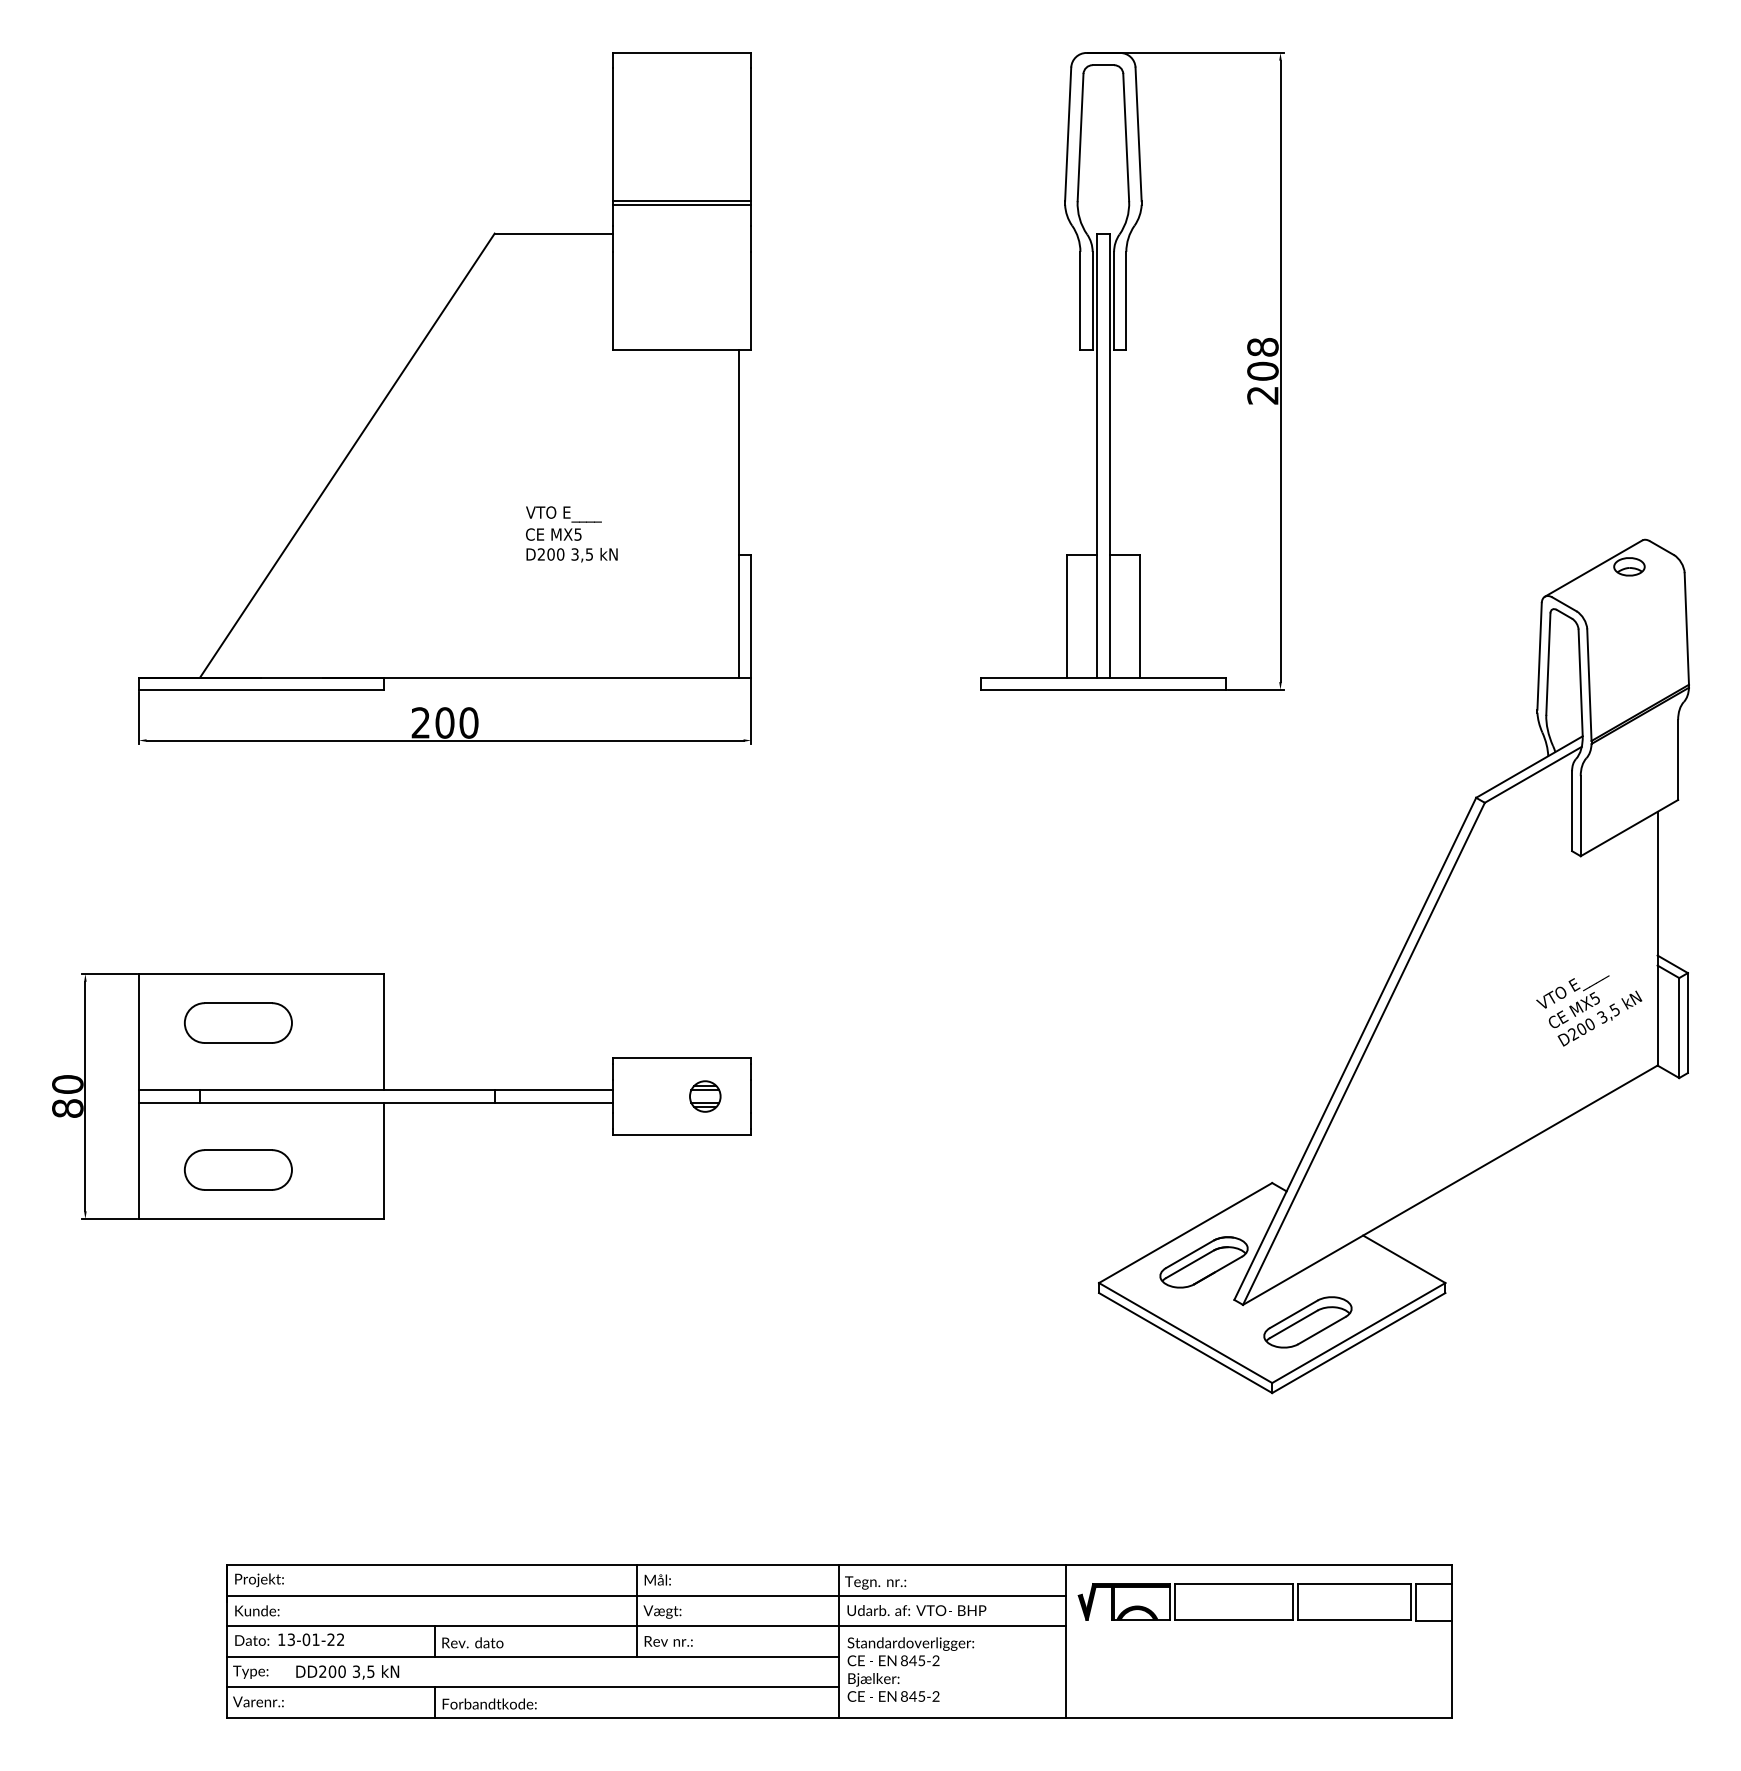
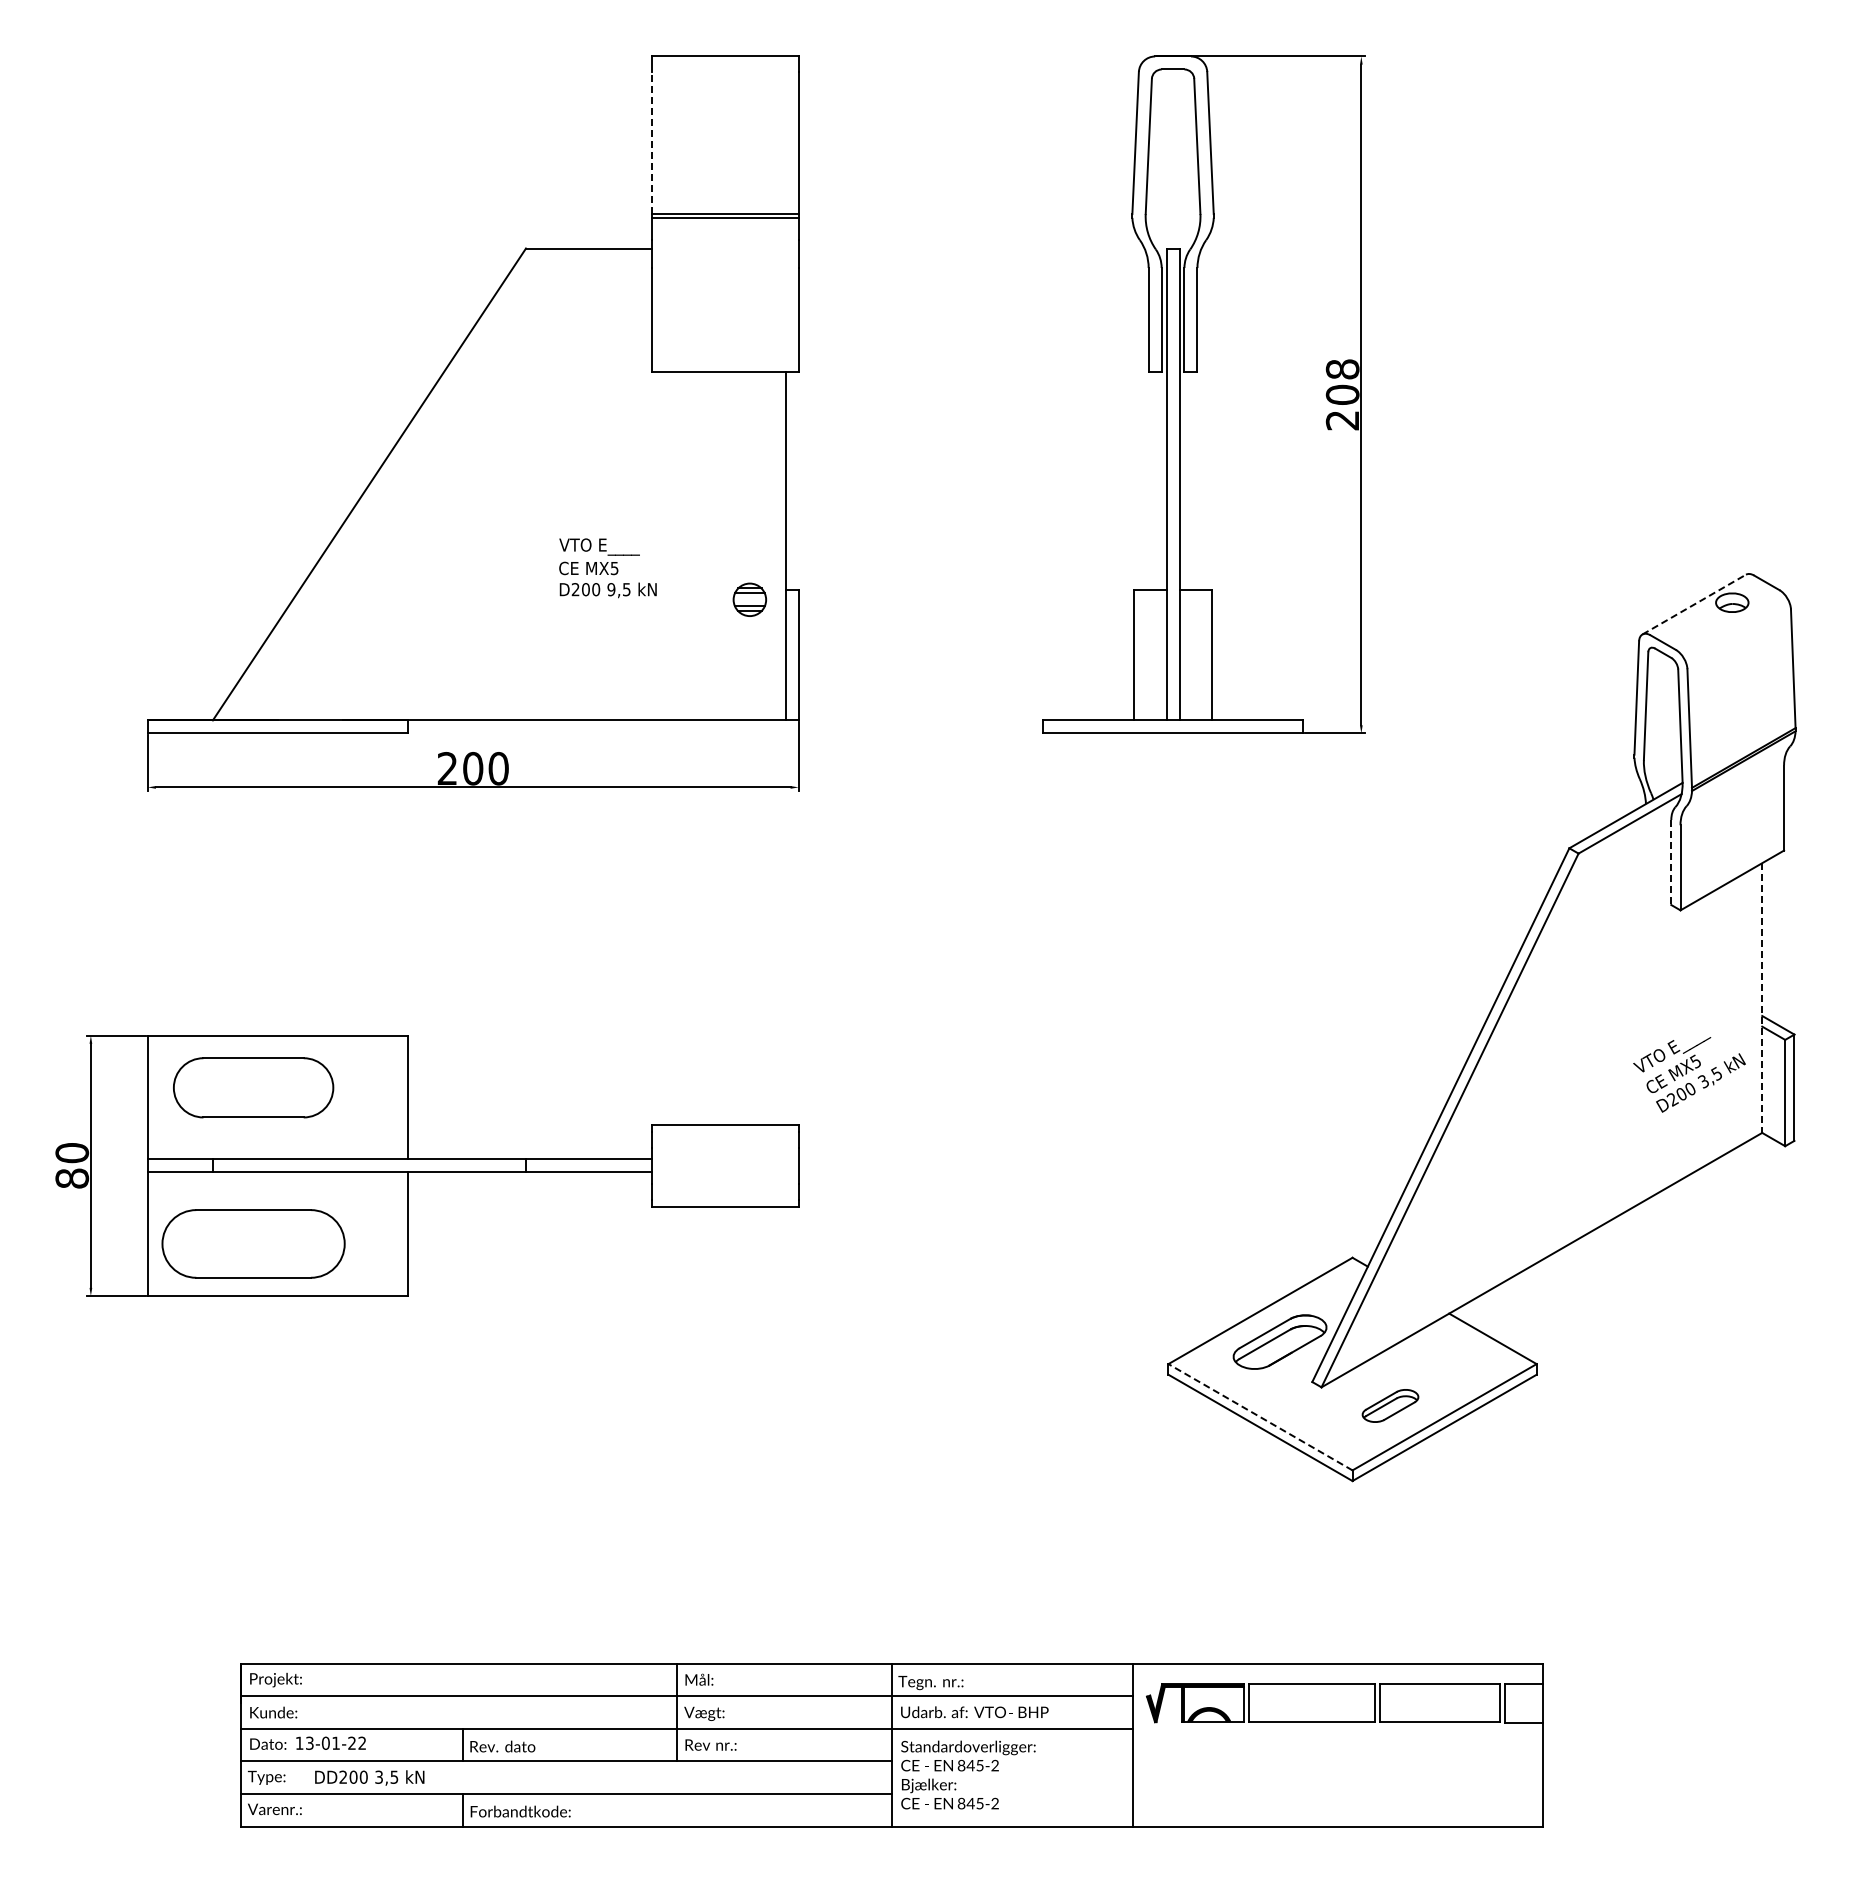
line: (613, 133) -> (652, 142), solid -> dashed
text: (575, 554) -> (611, 589), 3,5 -> 9,5
line: (1593, 568) -> (1694, 604), solid -> dashed
line: (1572, 811) -> (1671, 862), solid -> dashed
line: (1657, 939) -> (1762, 998), solid -> dashed
part: (238, 1022) -> (253, 1087), size x1.4
part: (704, 1096) -> (749, 599), moved
part: (238, 1169) -> (253, 1243), size x1.6
part: (1307, 1321) -> (1390, 1405), size x0.6
line: (1185, 1332) -> (1260, 1416), solid -> dashed

